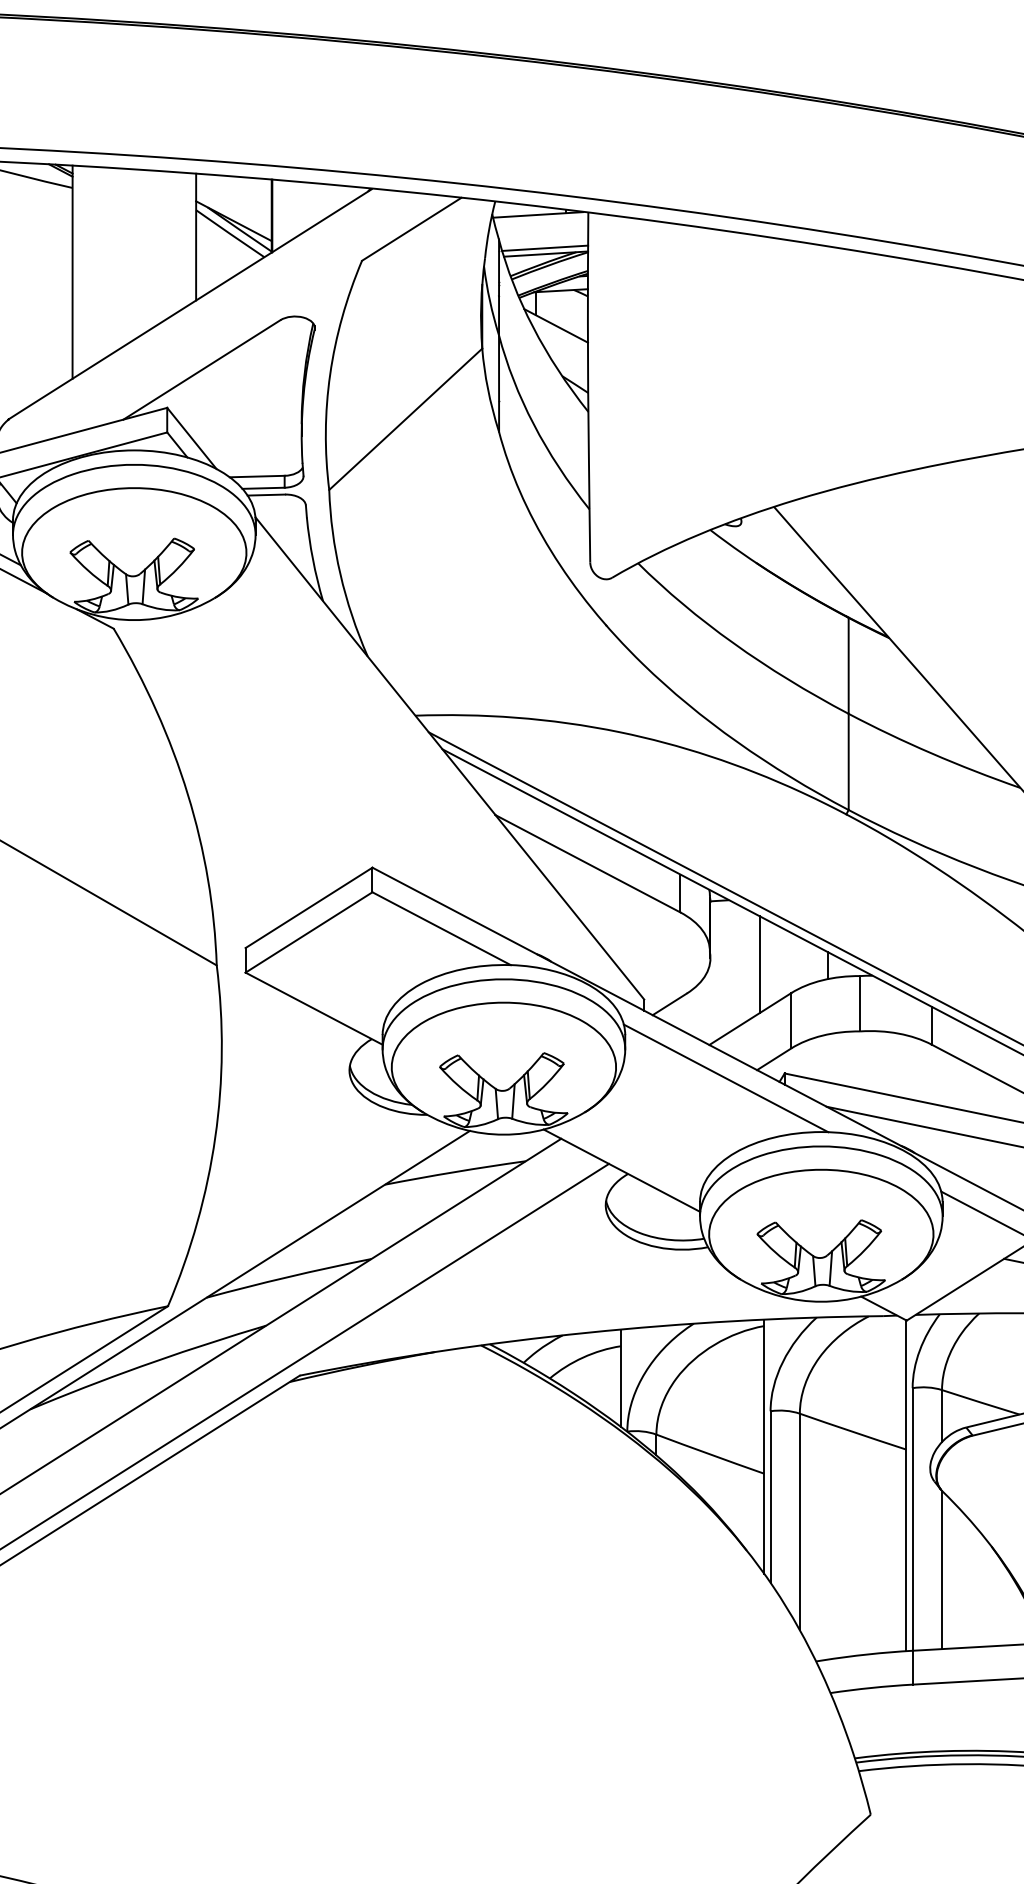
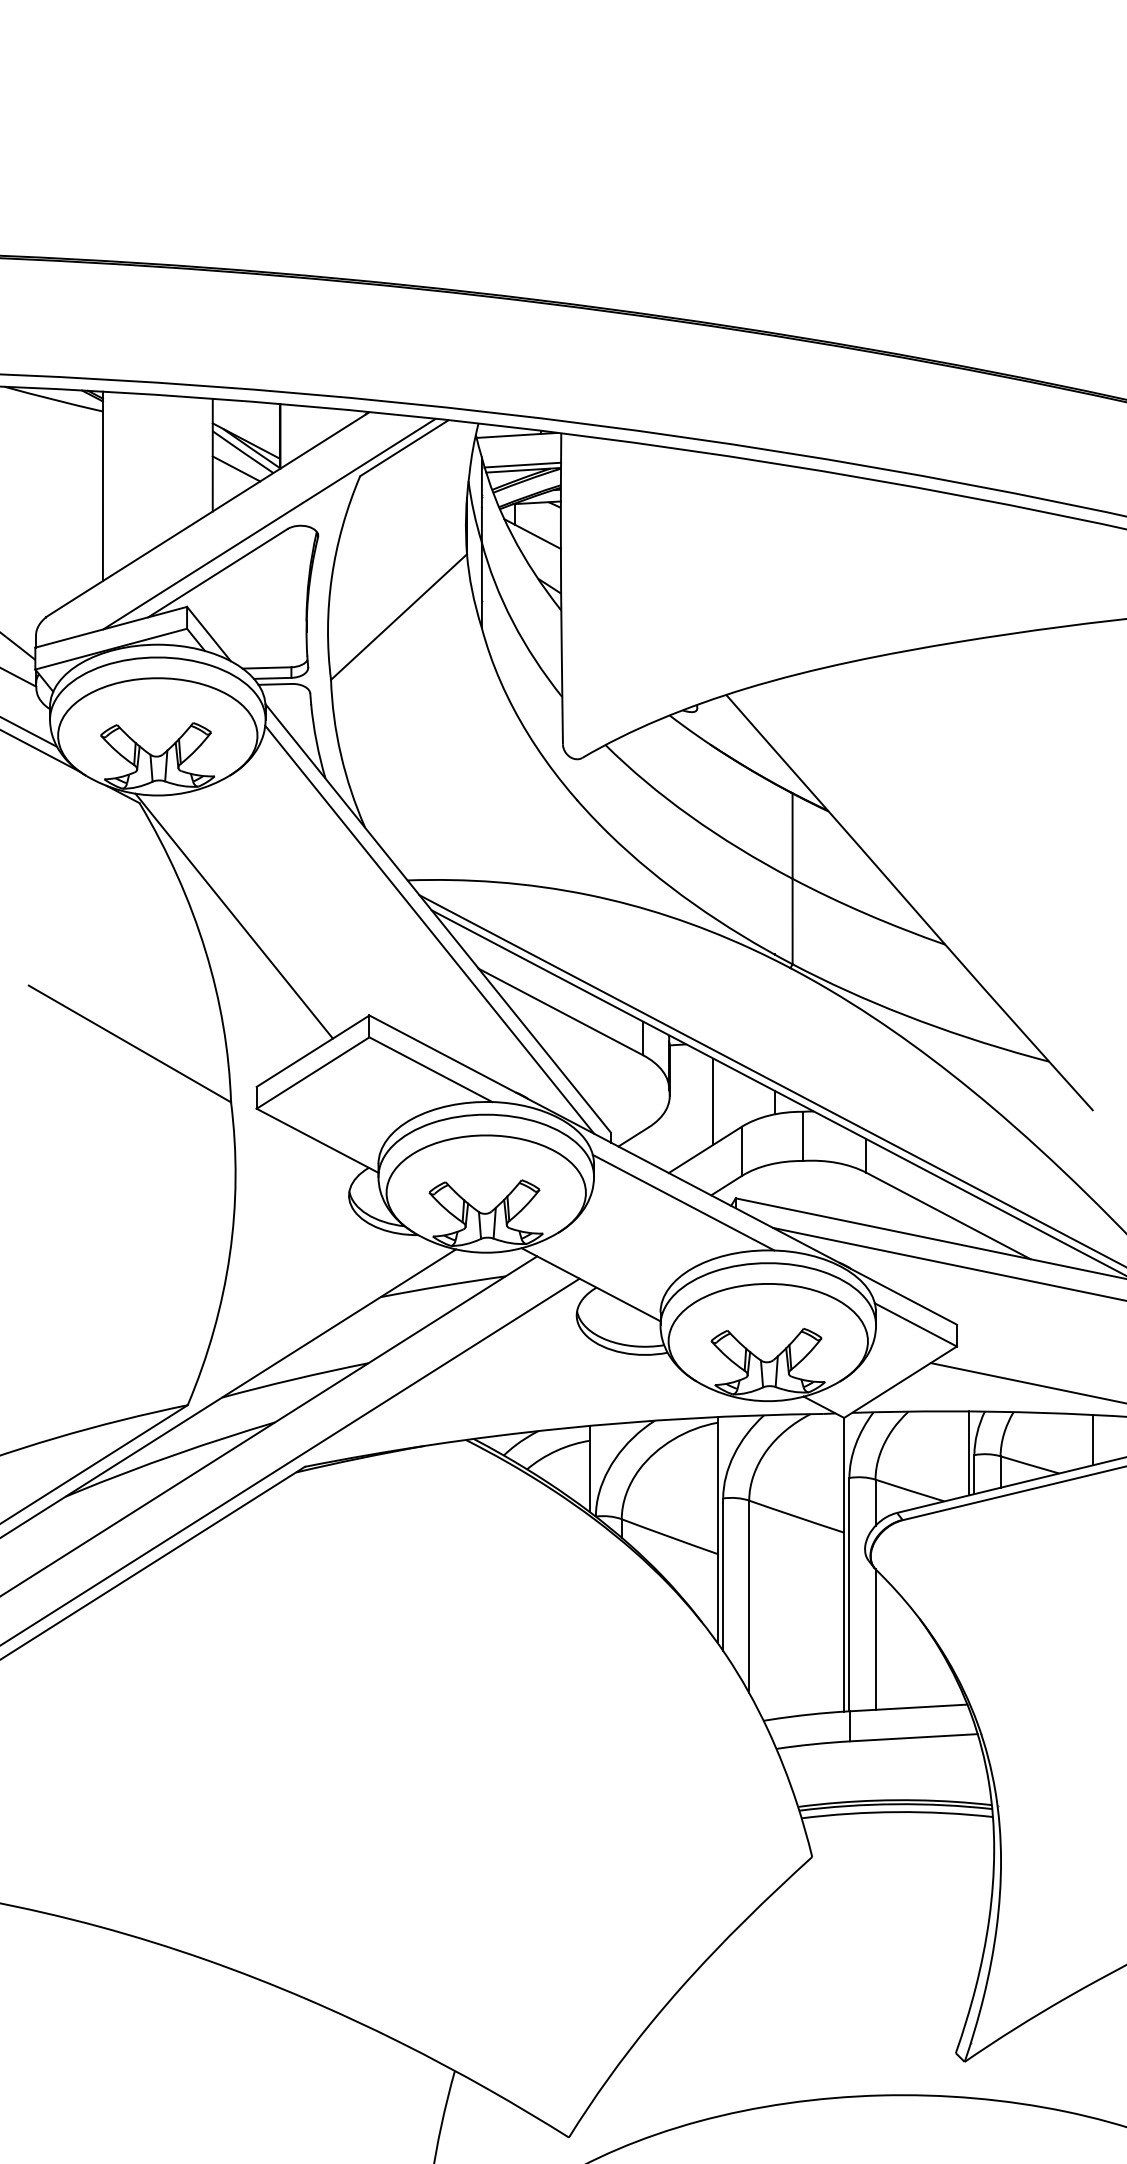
line: (222, 252) -> (236, 468), added
line: (259, 313) -> (269, 523), added
line: (219, 755) -> (233, 915), added
line: (440, 770) -> (429, 929), added

